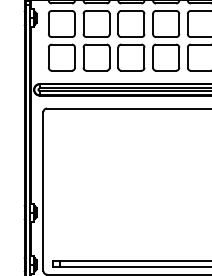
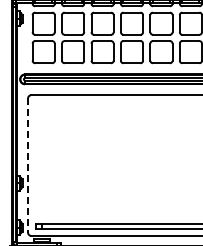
line: (43, 192) -> (28, 166), solid -> dashed

